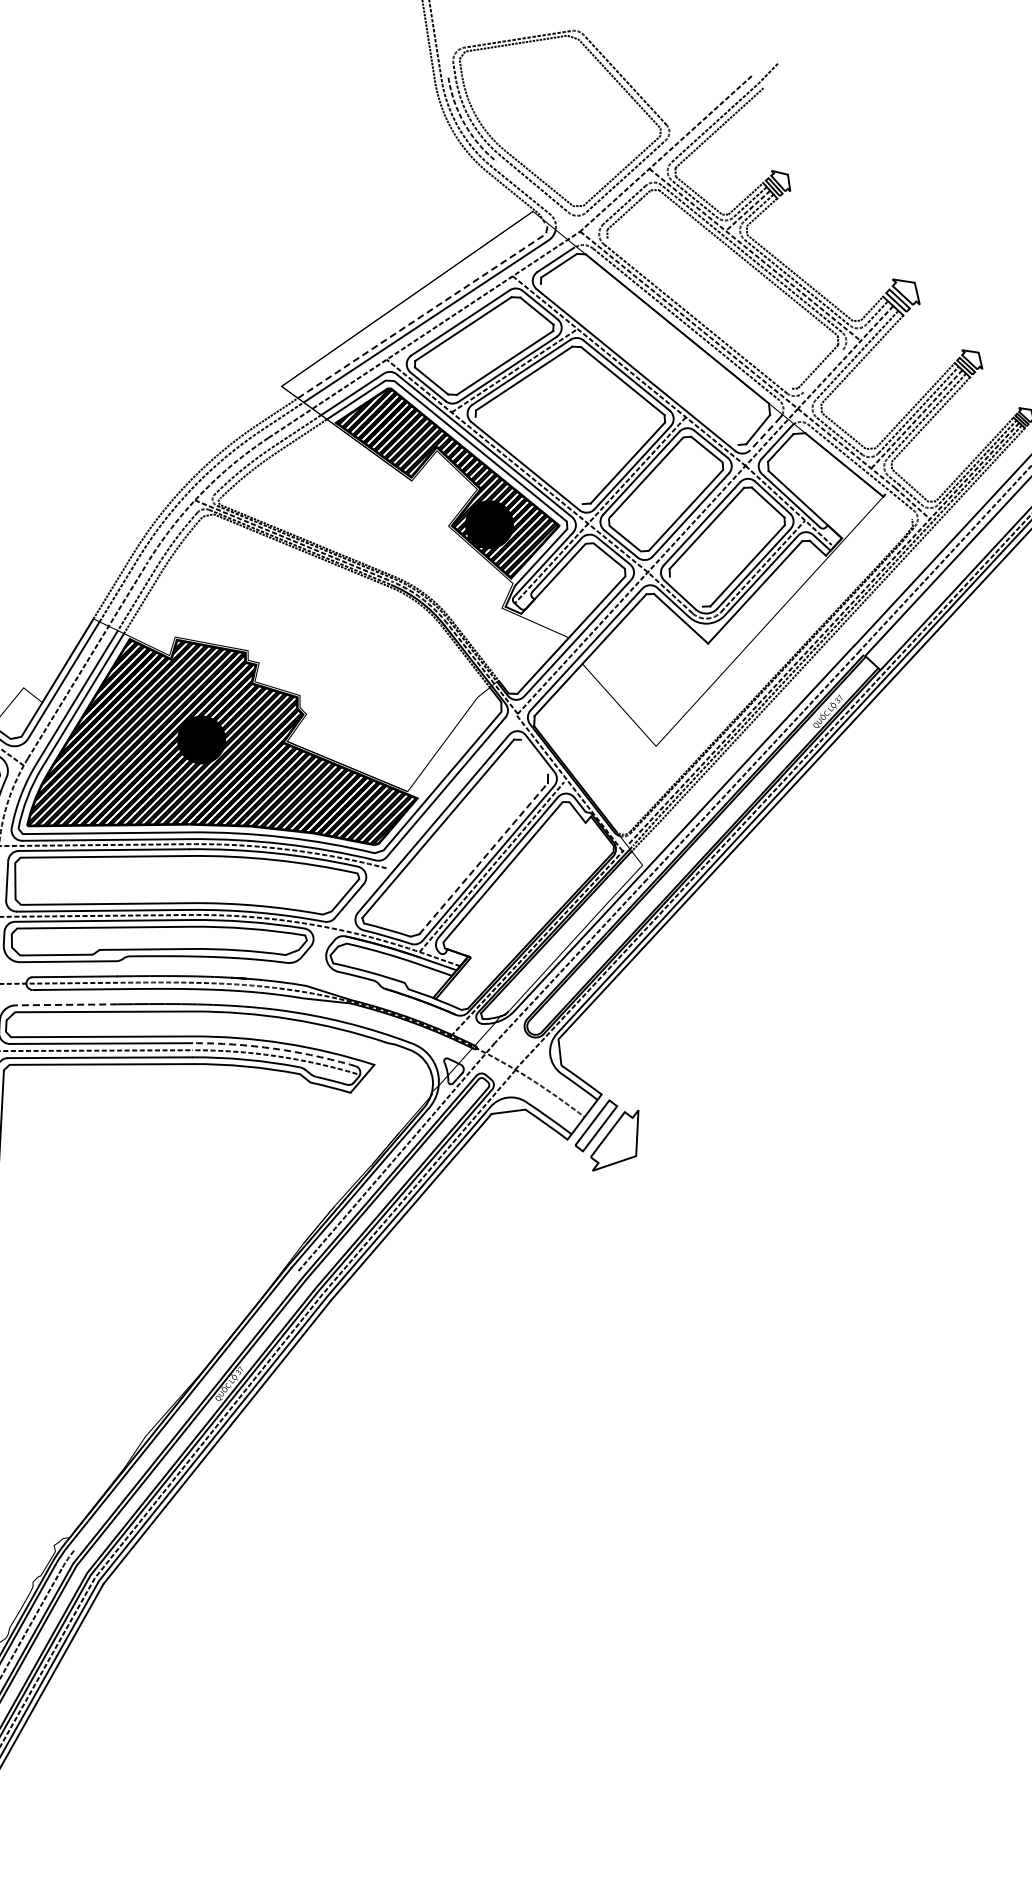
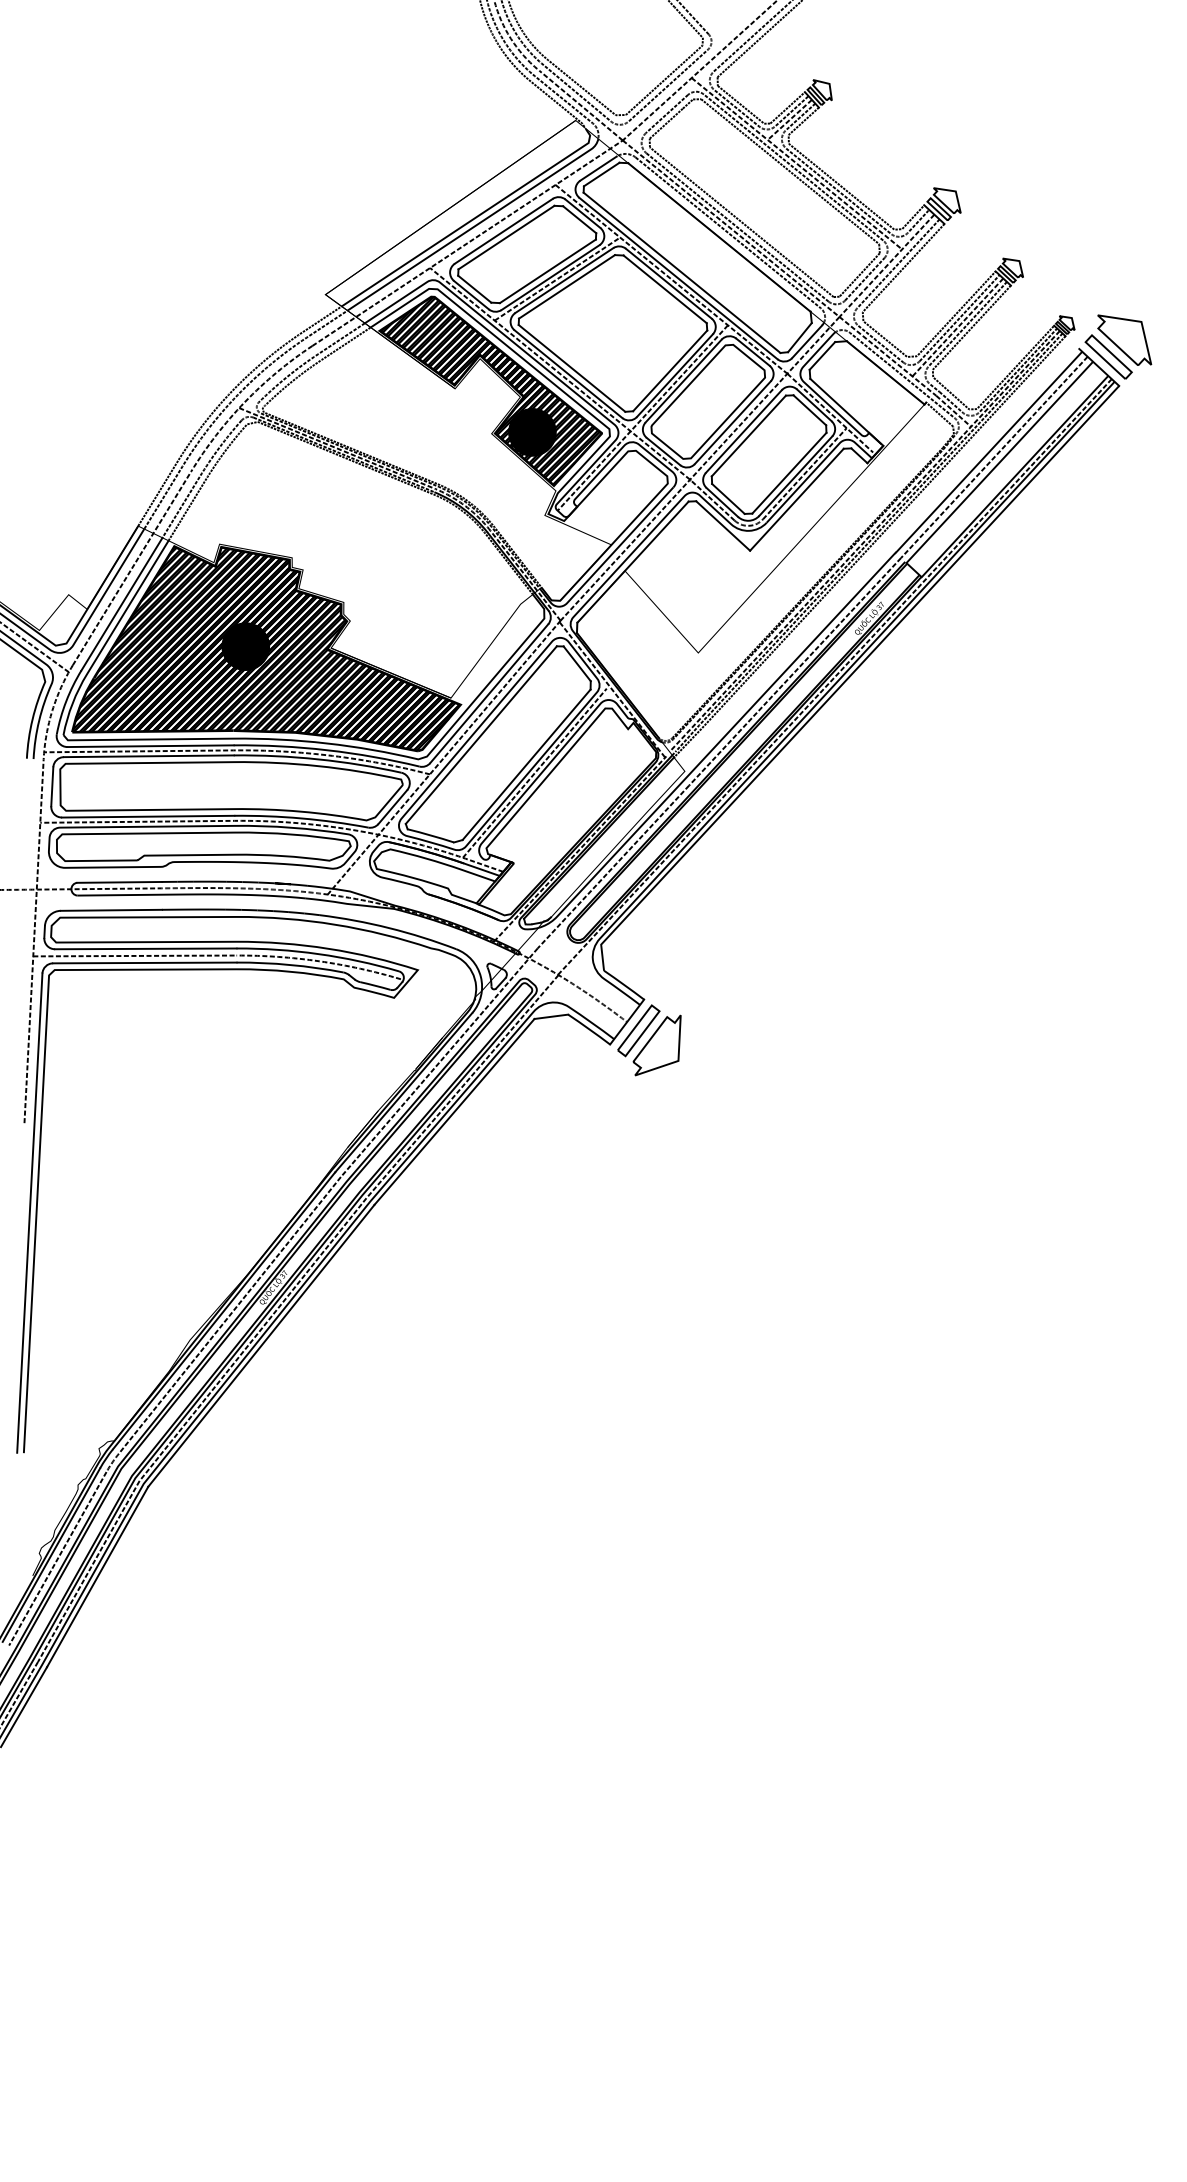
line: (537, 196) -> (580, 105), added
line: (430, 310) -> (473, 219), dashed -> solid
line: (699, 313) -> (741, 222), added
line: (639, 364) -> (681, 272), added
line: (823, 371) -> (864, 279), added
line: (764, 434) -> (806, 342), dashed -> solid
line: (528, 459) -> (571, 367), added
line: (898, 506) -> (939, 414), added
line: (686, 591) -> (728, 498), added
line: (533, 756) -> (576, 663), added
line: (400, 851) -> (443, 757), added
line: (483, 858) -> (526, 764), dashed -> solid
line: (66, 1005) -> (111, 910), dashed -> solid
arc: (274, 1049) -> (318, 954), dashed -> solid
line: (185, 1411) -> (229, 1315), added

